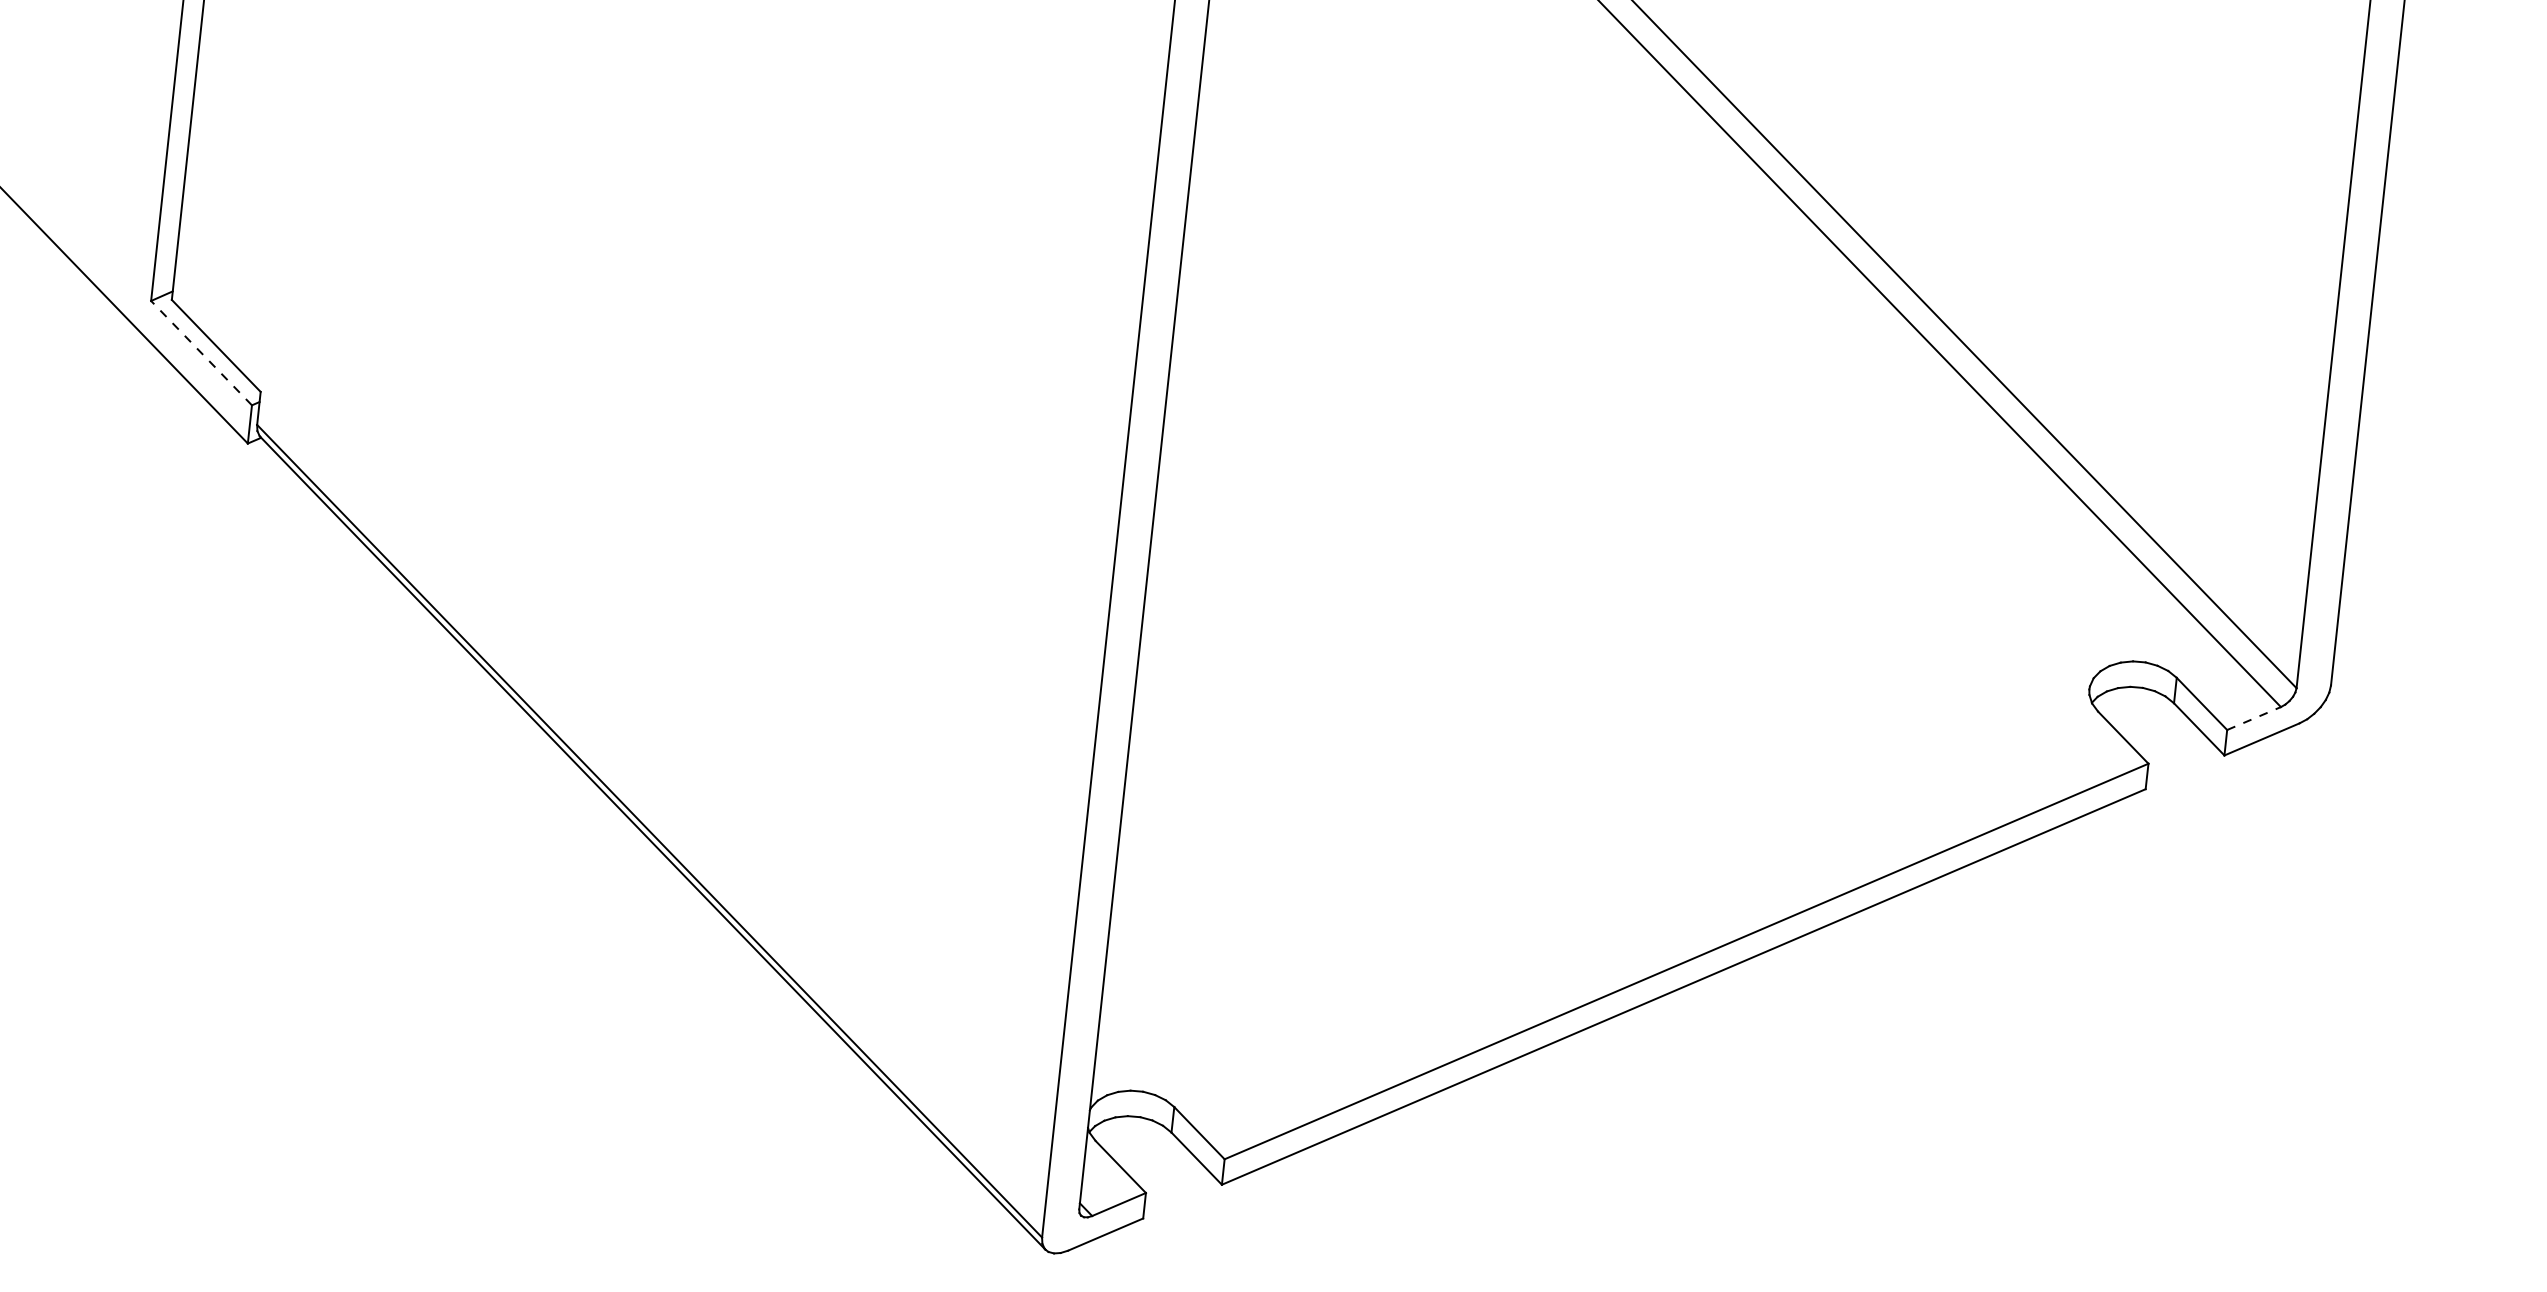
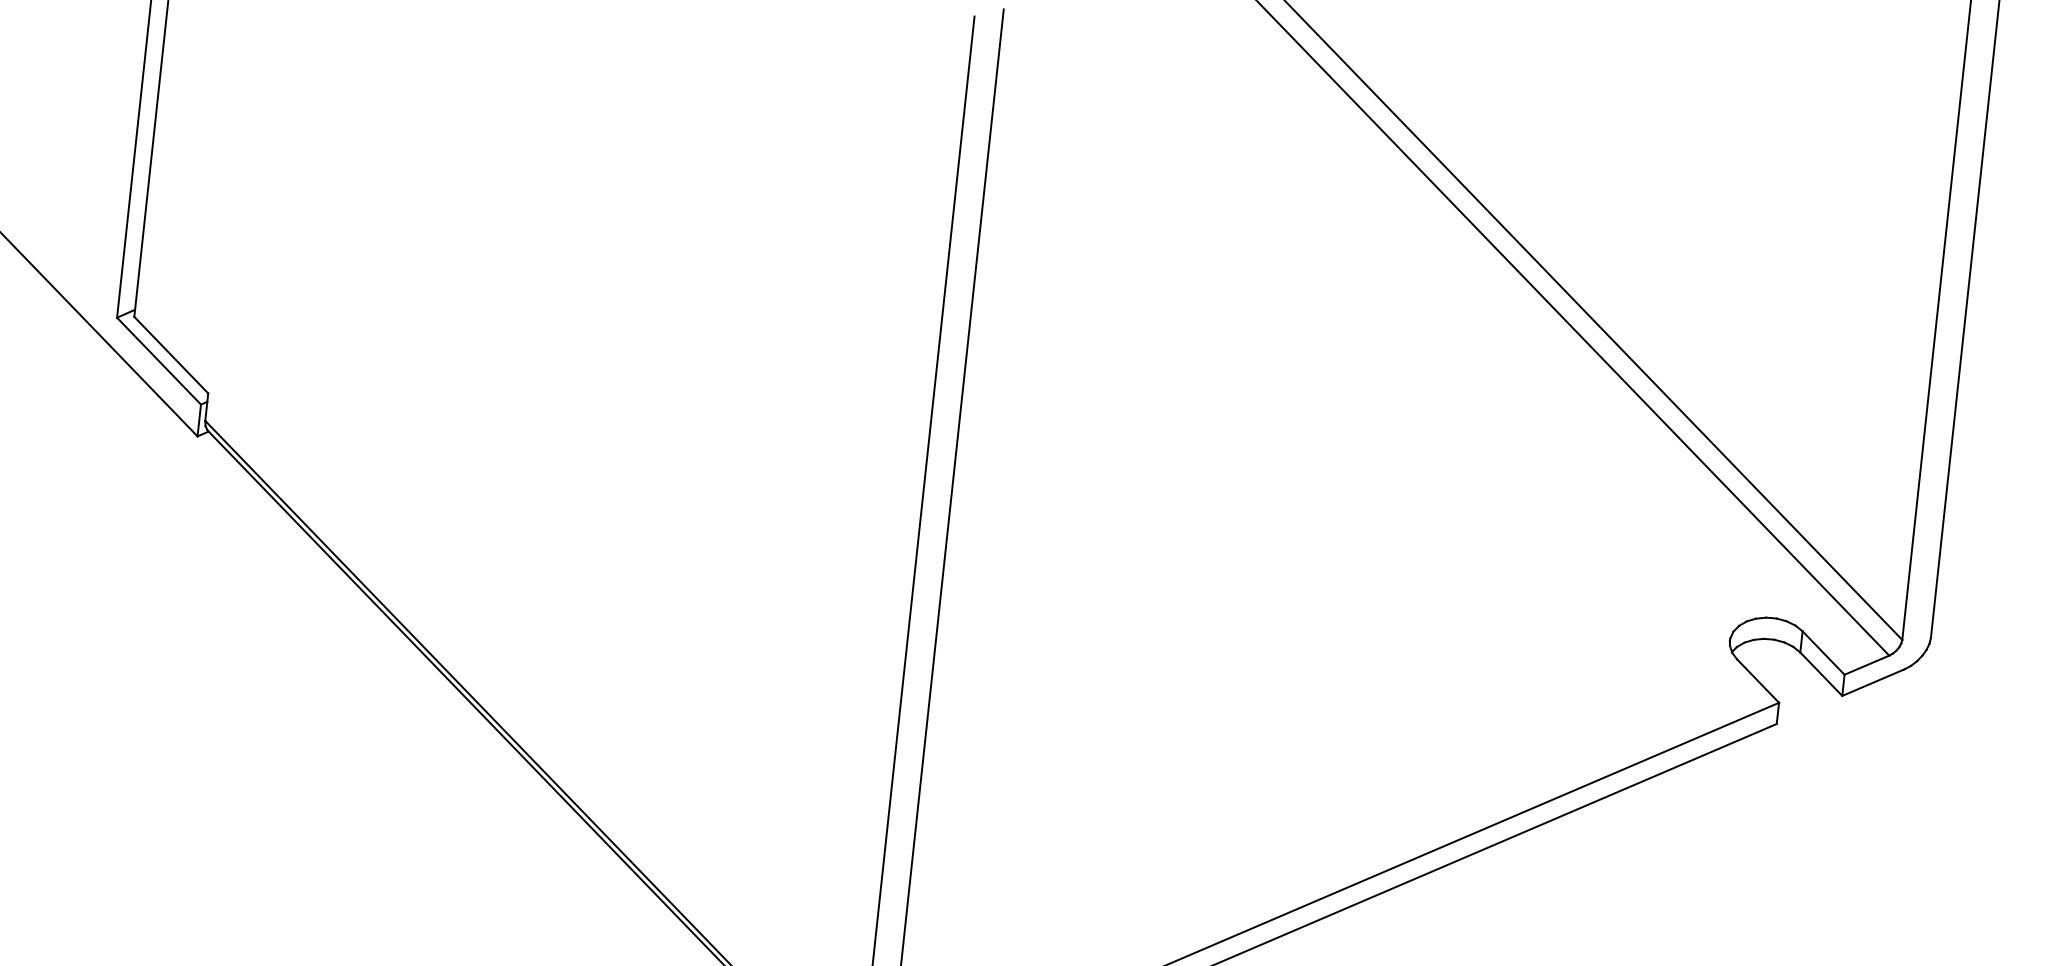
line: (201, 353) -> (158, 361), dashed -> solid
line: (2254, 718) -> (1867, 665), dashed -> solid

